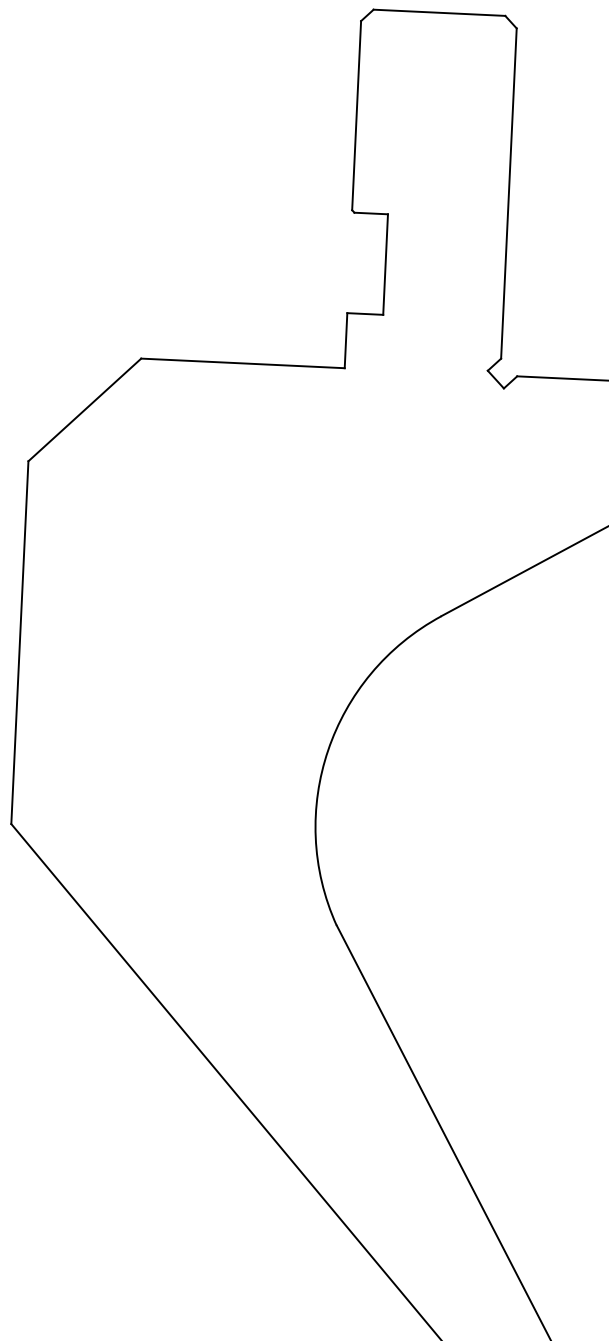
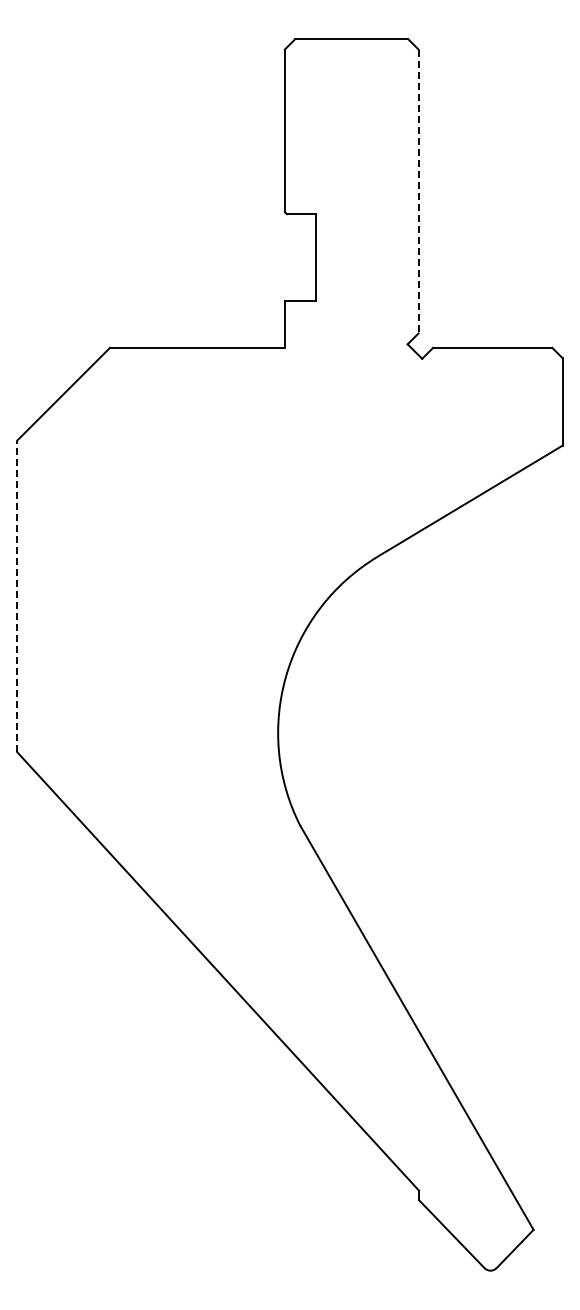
line: (508, 193) -> (418, 191), solid -> dashed
line: (20, 642) -> (17, 596), solid -> dashed

